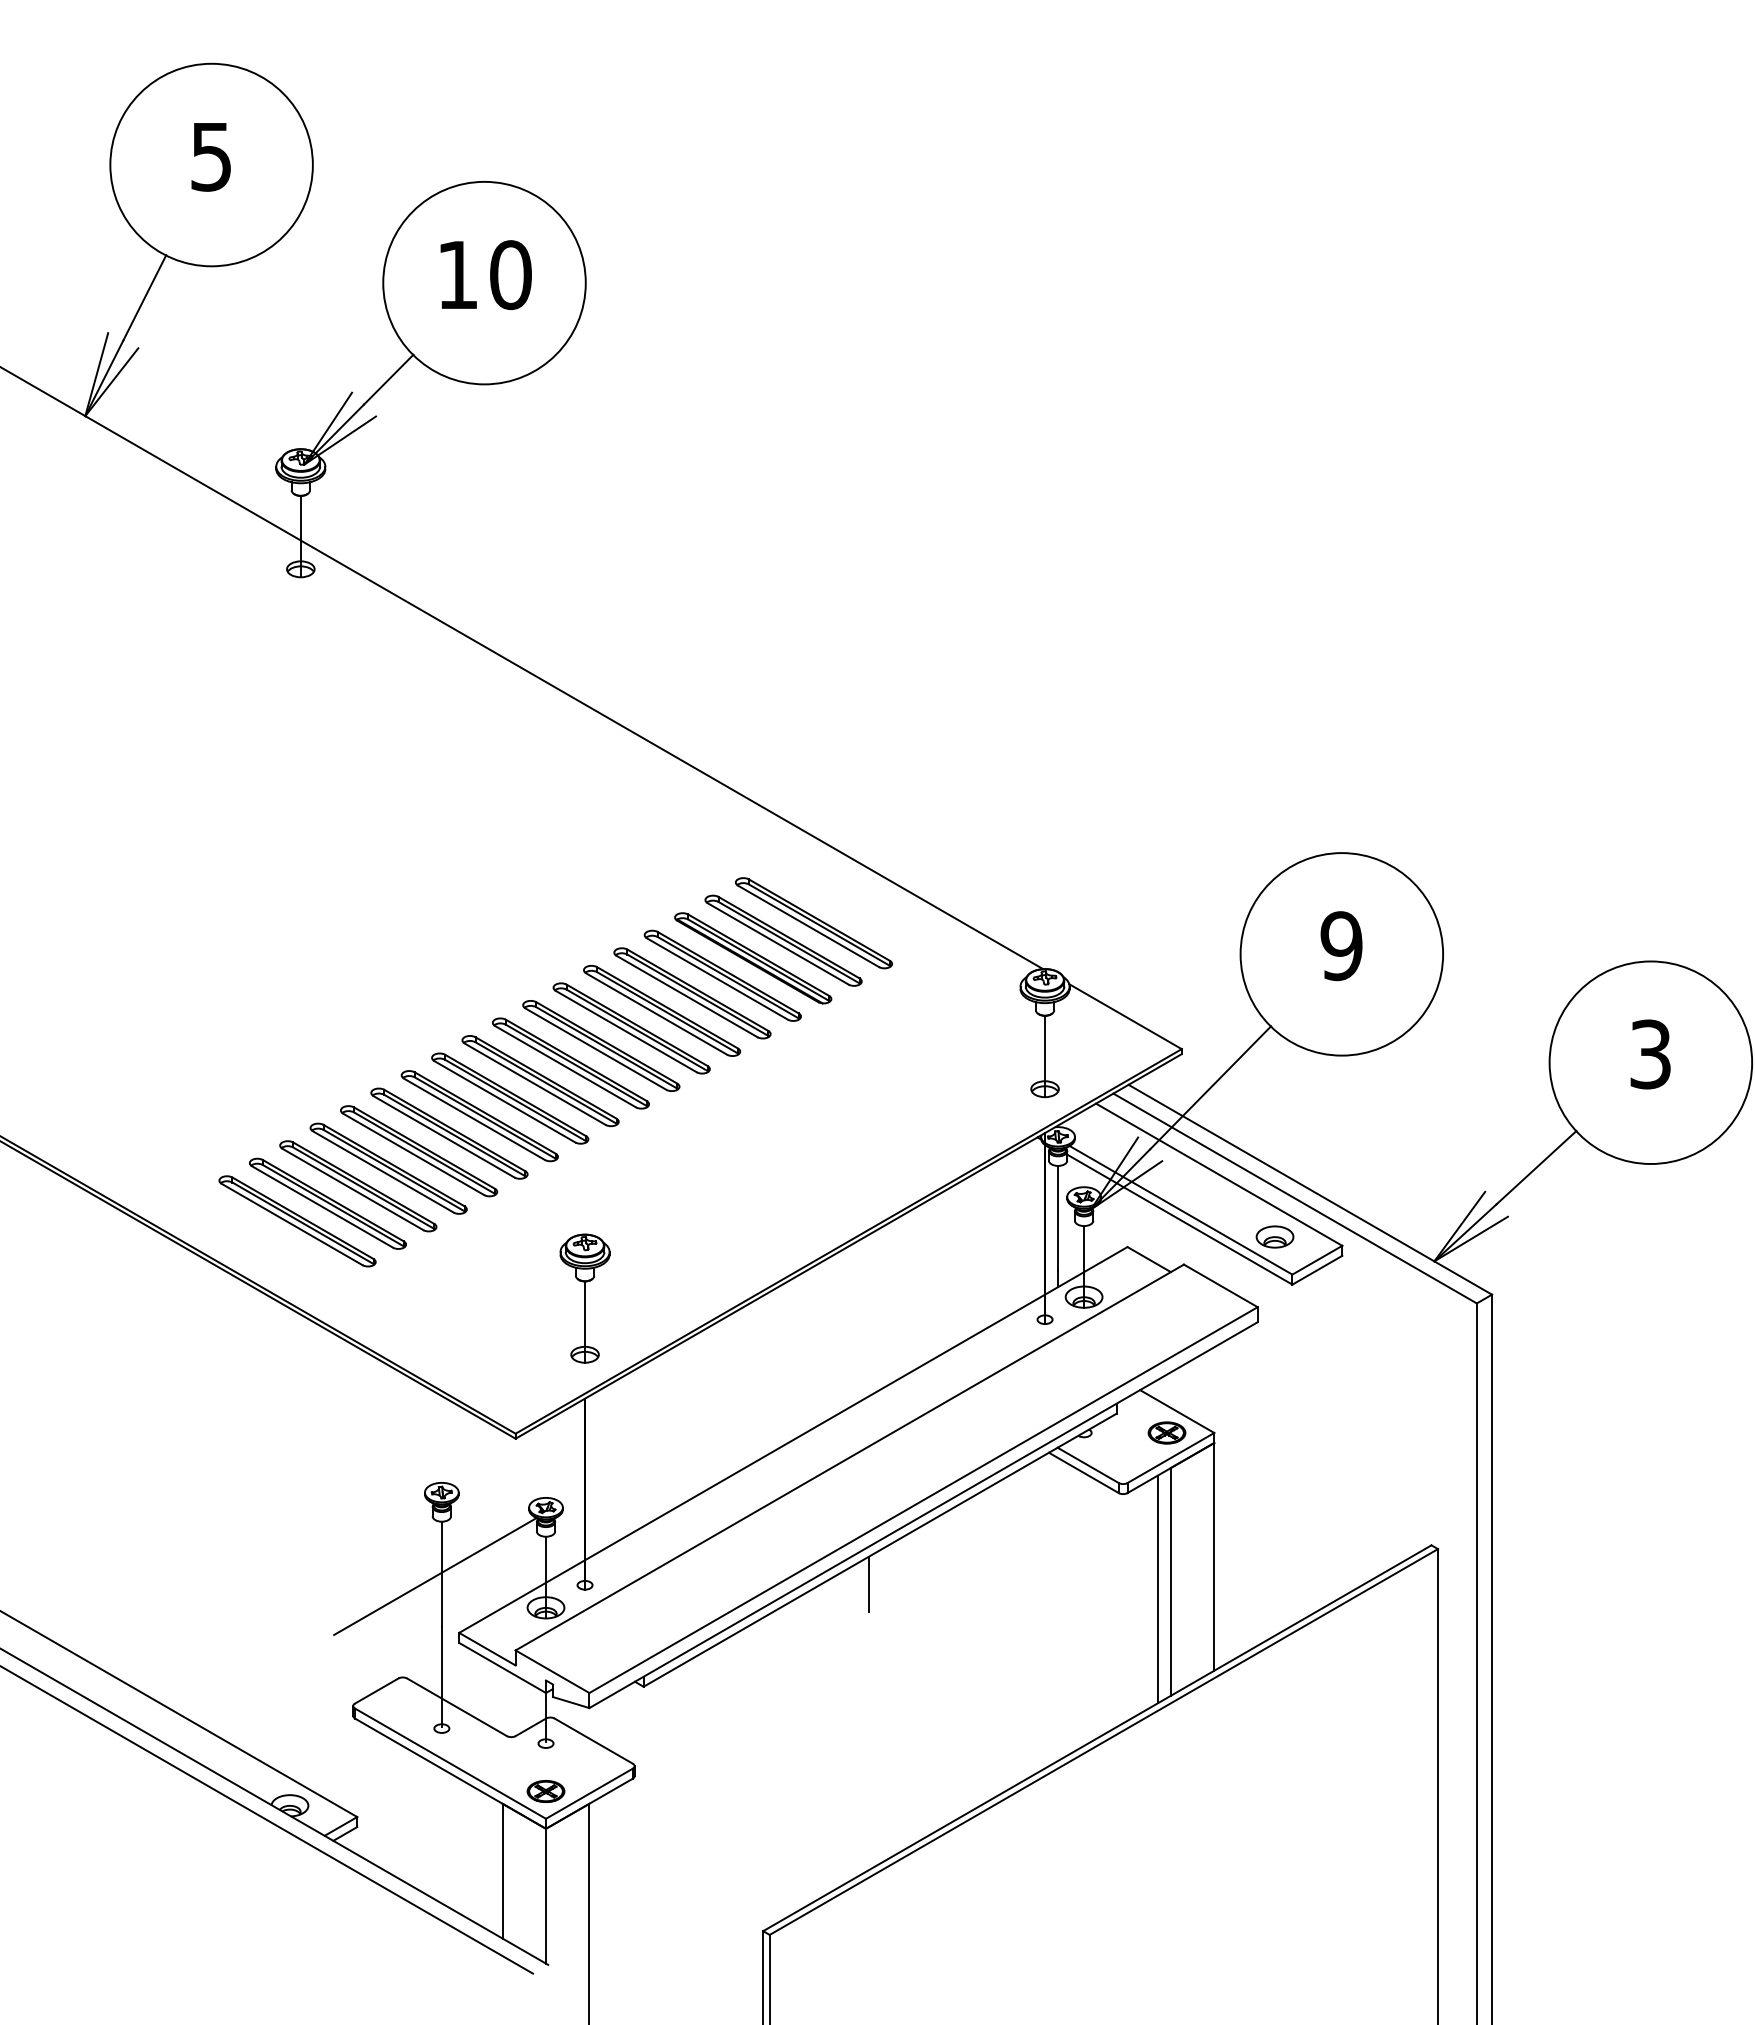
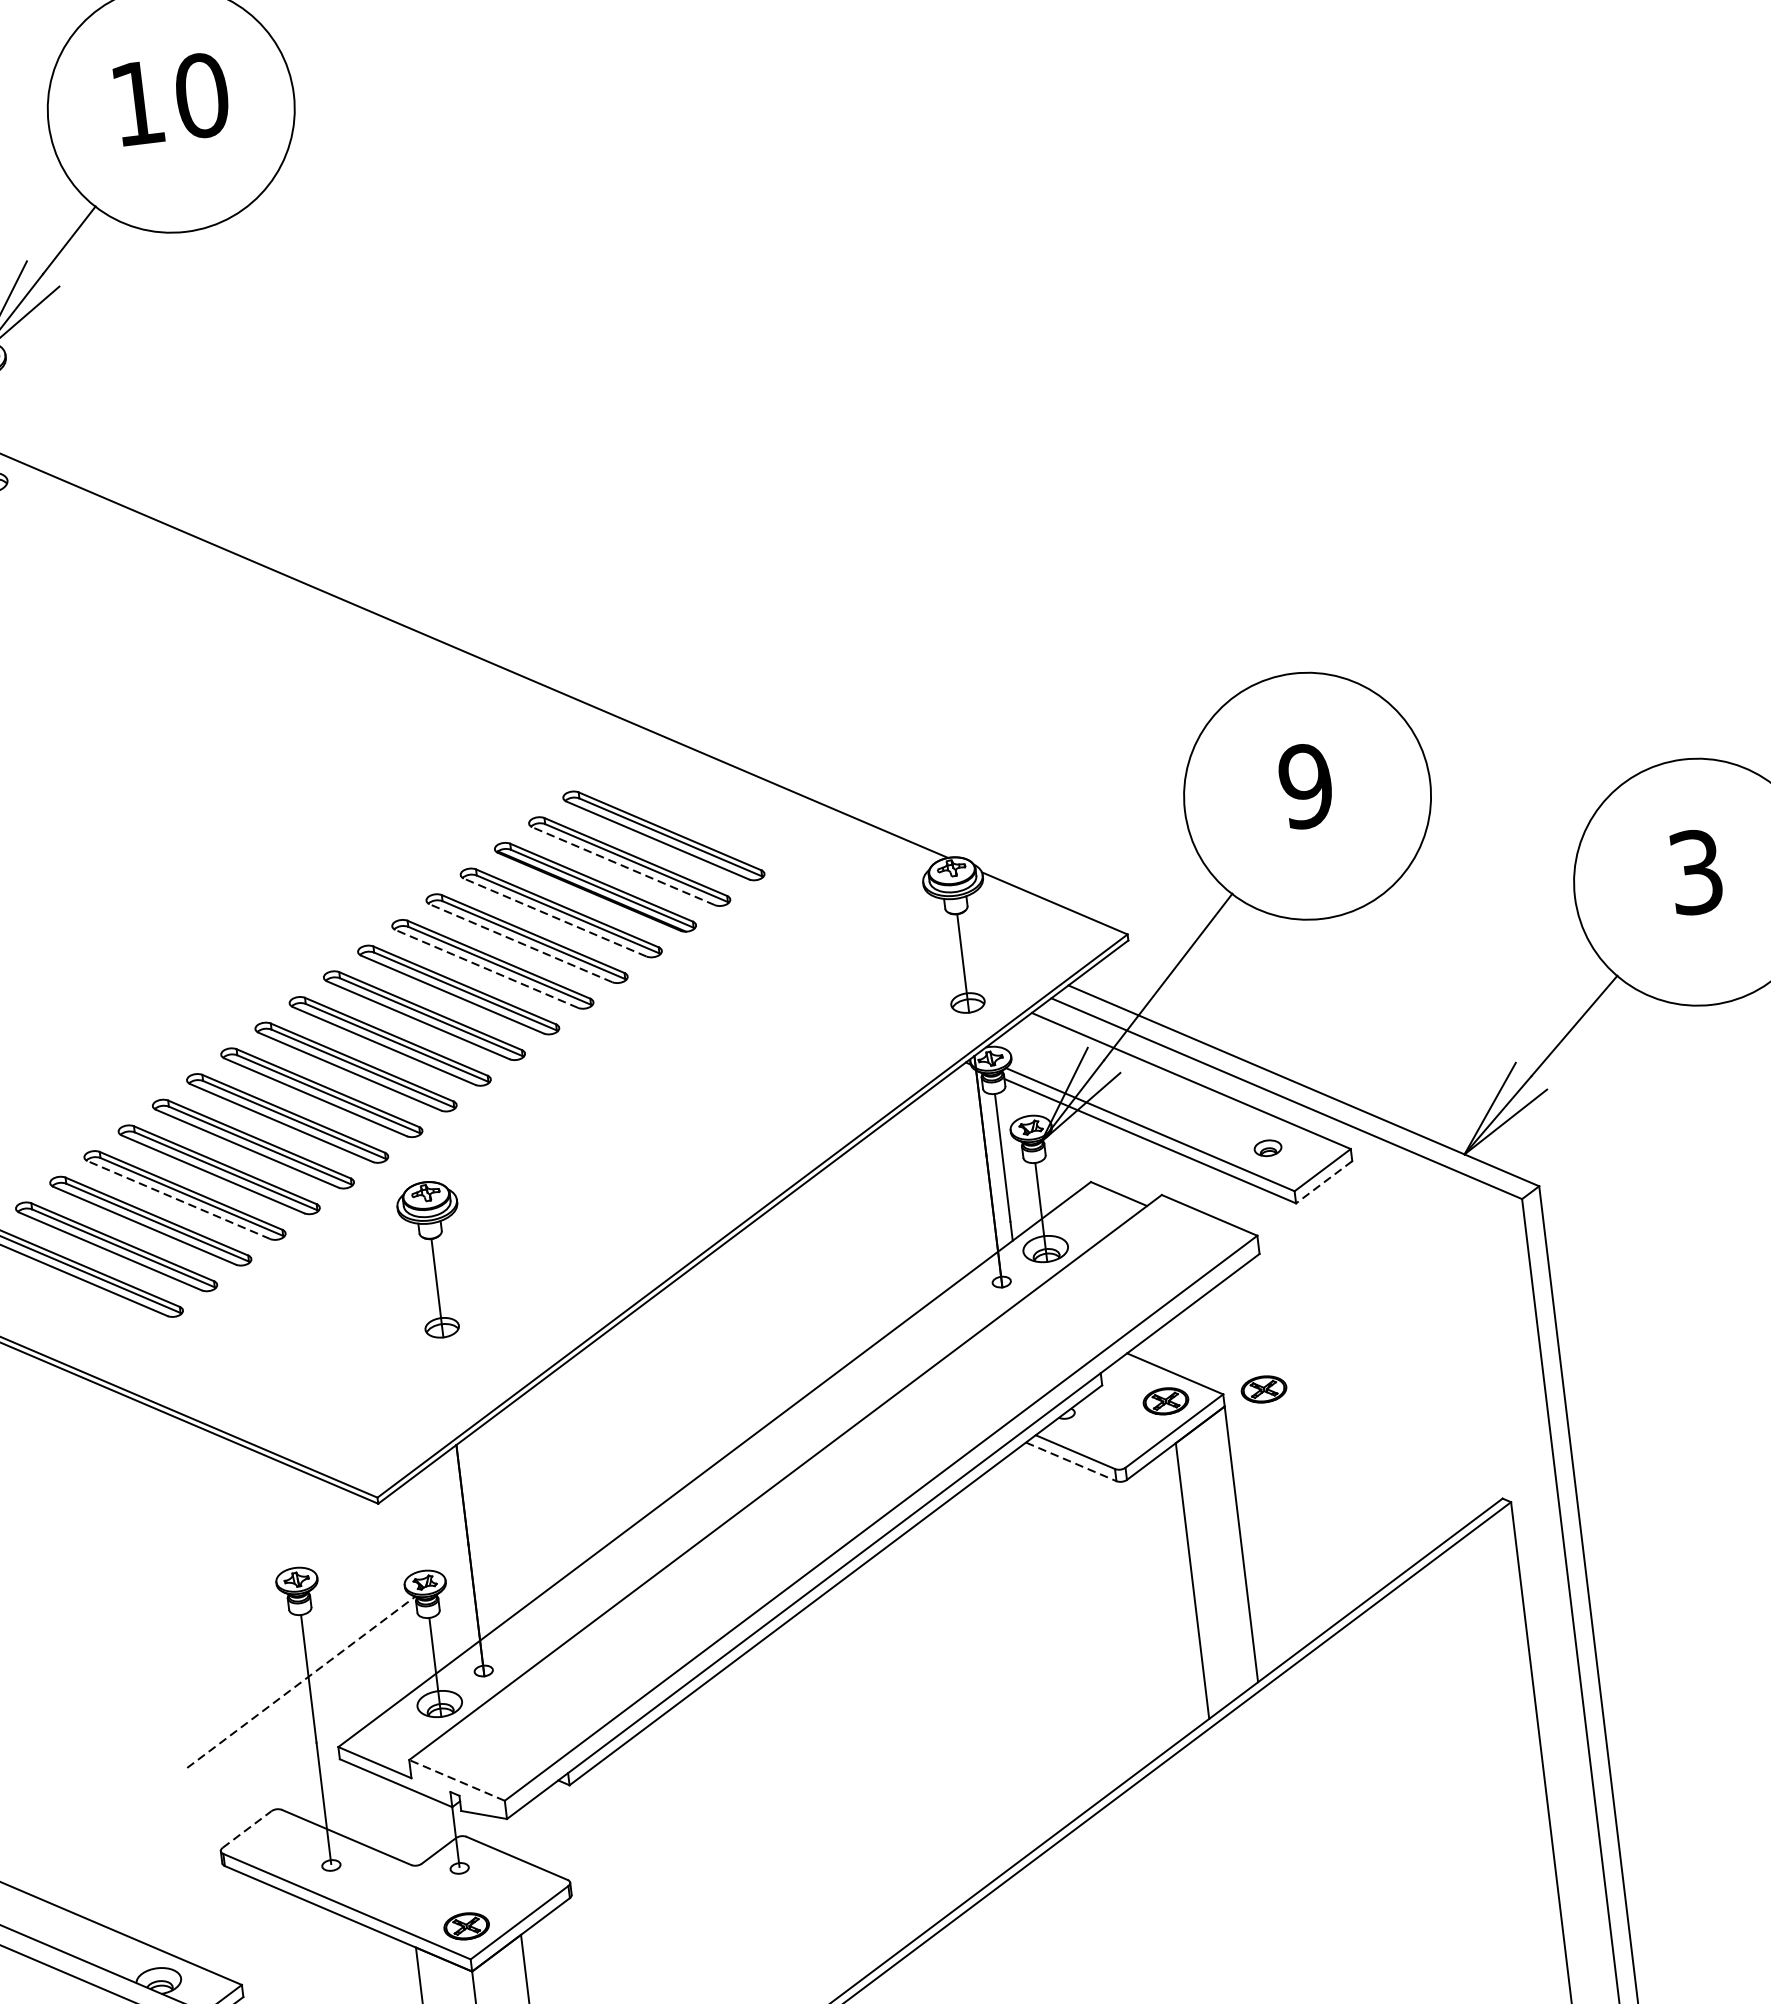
line: (777, 943) -> (622, 865), solid -> dashed
line: (717, 978) -> (555, 916), solid -> dashed
line: (686, 996) -> (520, 943), solid -> dashed
line: (656, 1013) -> (486, 968), solid -> dashed
line: (382, 1171) -> (177, 1199), solid -> dashed
part: (1274, 1236) -> (1267, 1147), size x0.6
line: (1317, 1270) -> (1324, 1182), solid -> dashed
part: (584, 1298) -> (433, 1259), moved
part: (1247, 1432) -> (1263, 1388), added
line: (1084, 1473) -> (1072, 1462), solid -> dashed
line: (435, 1576) -> (301, 1682), solid -> dashed
line: (868, 1583) -> (826, 1627), removed
line: (1157, 1589) -> (1177, 1592), removed
line: (552, 1671) -> (456, 1780), solid -> dashed
line: (377, 1690) -> (247, 1828), solid -> dashed

